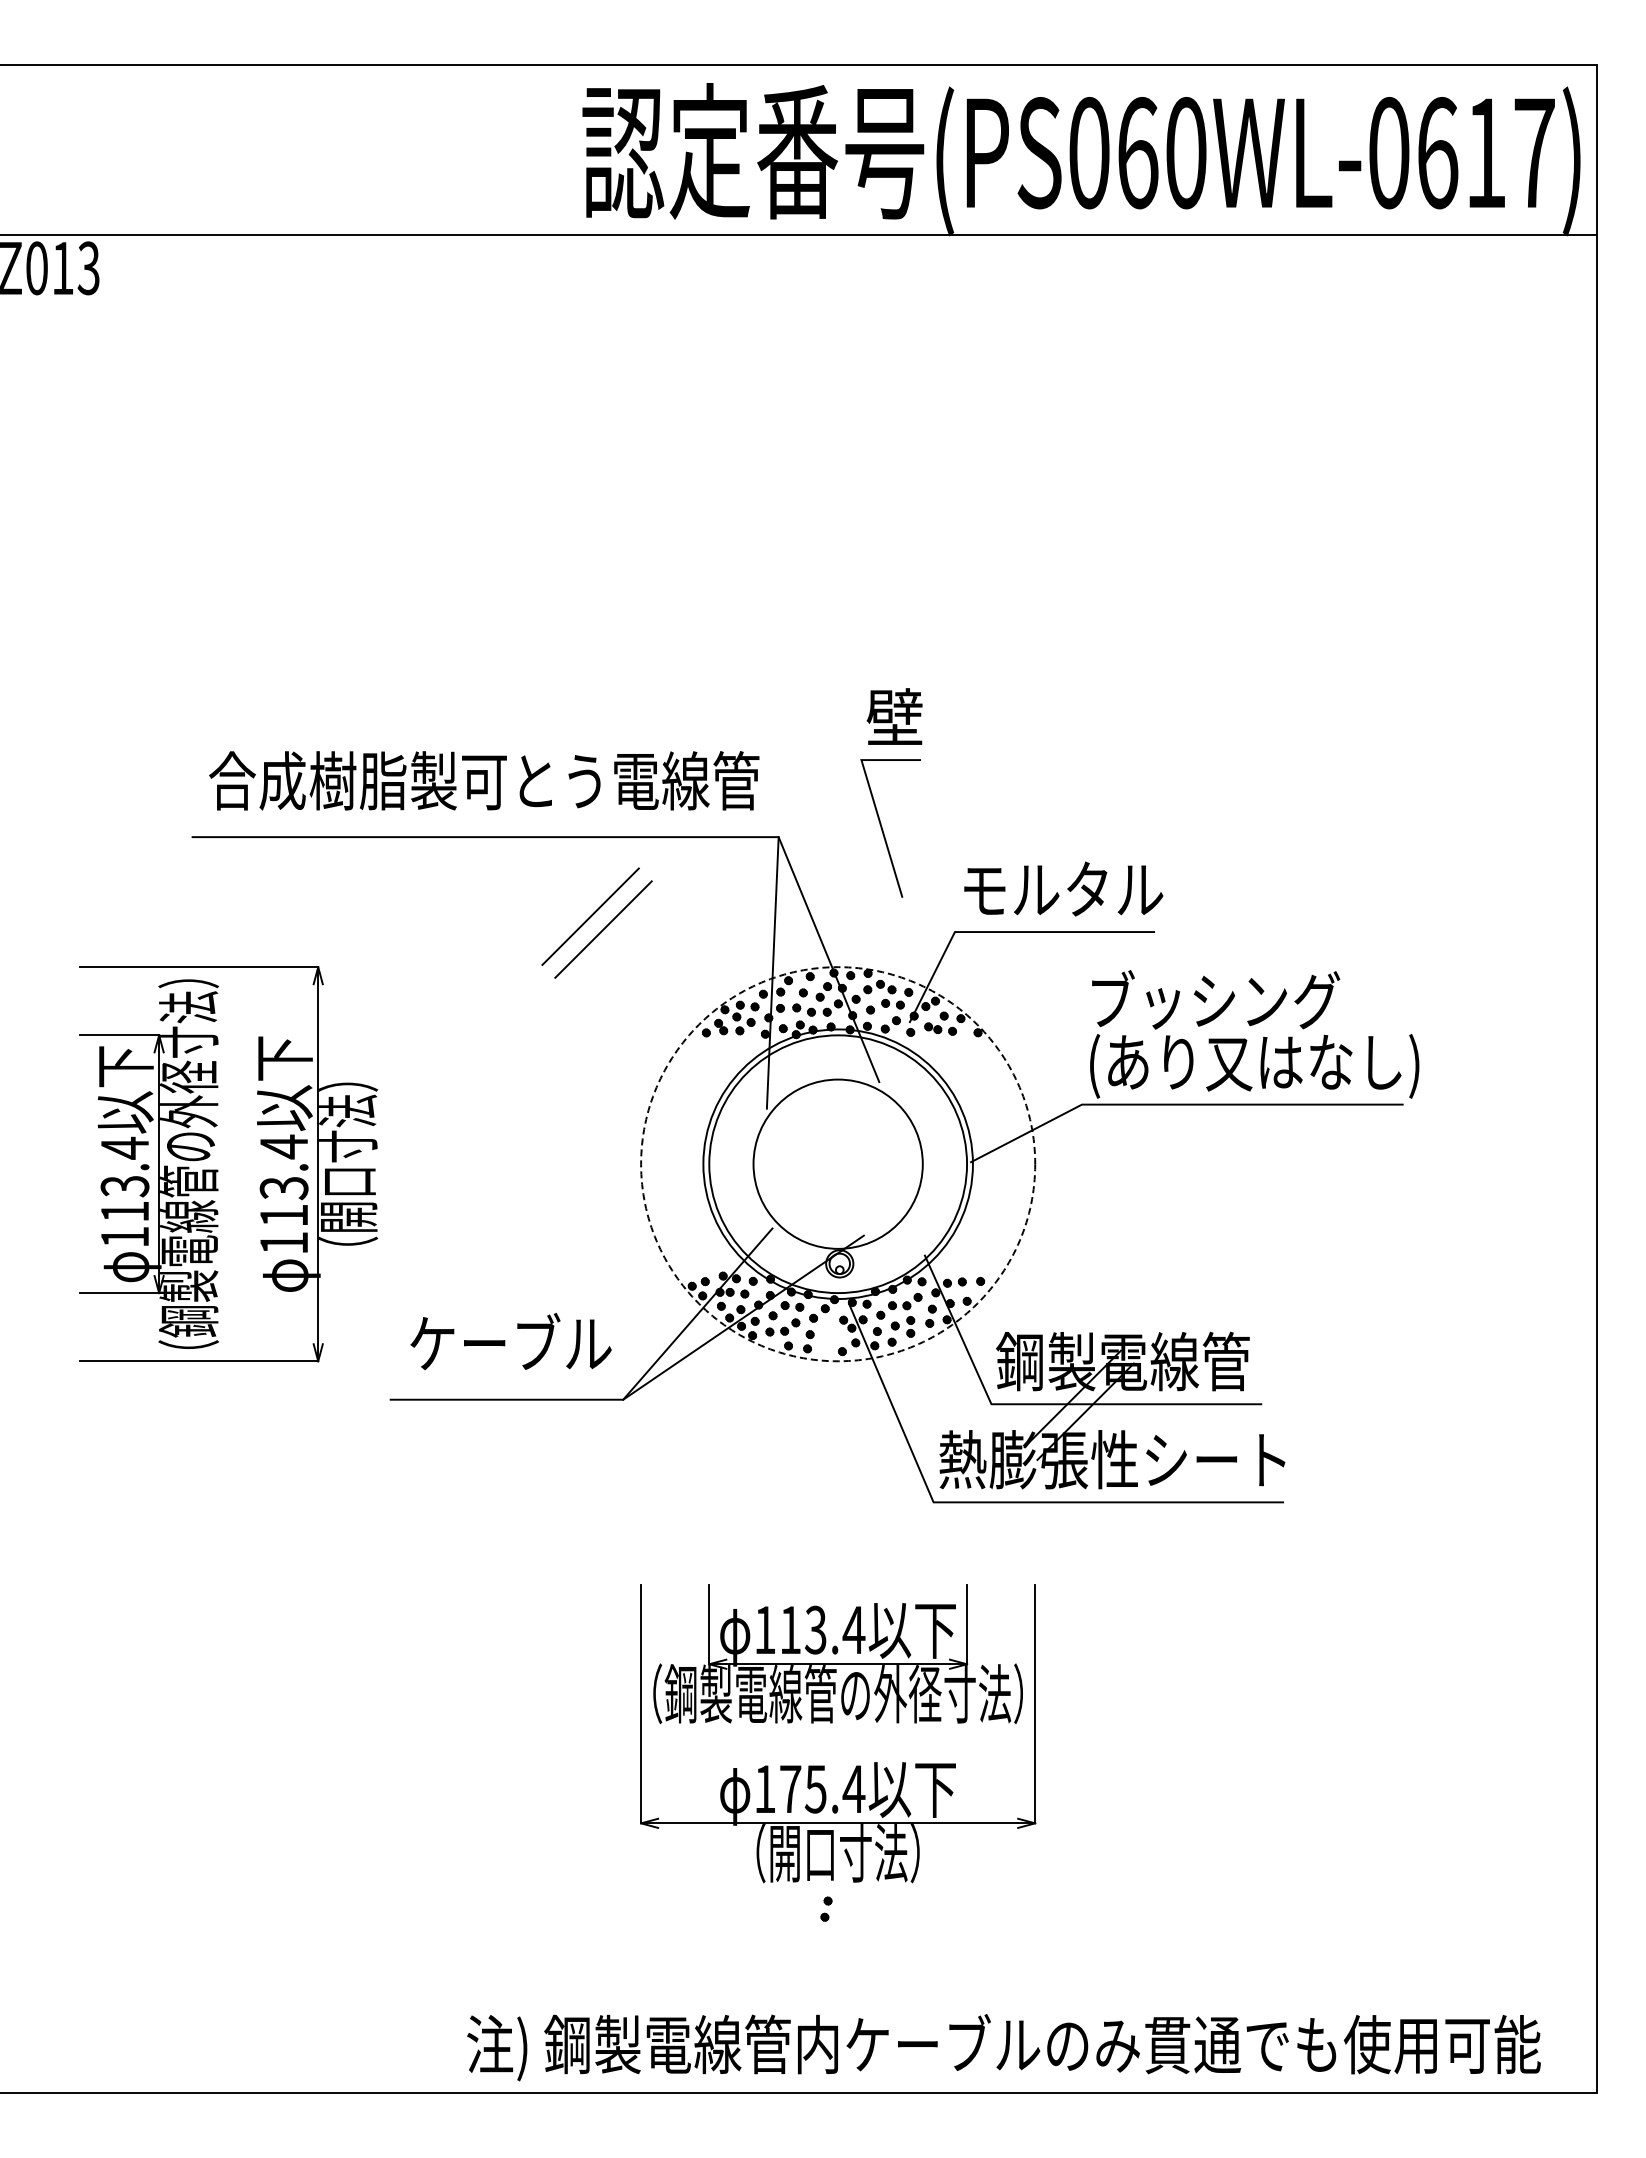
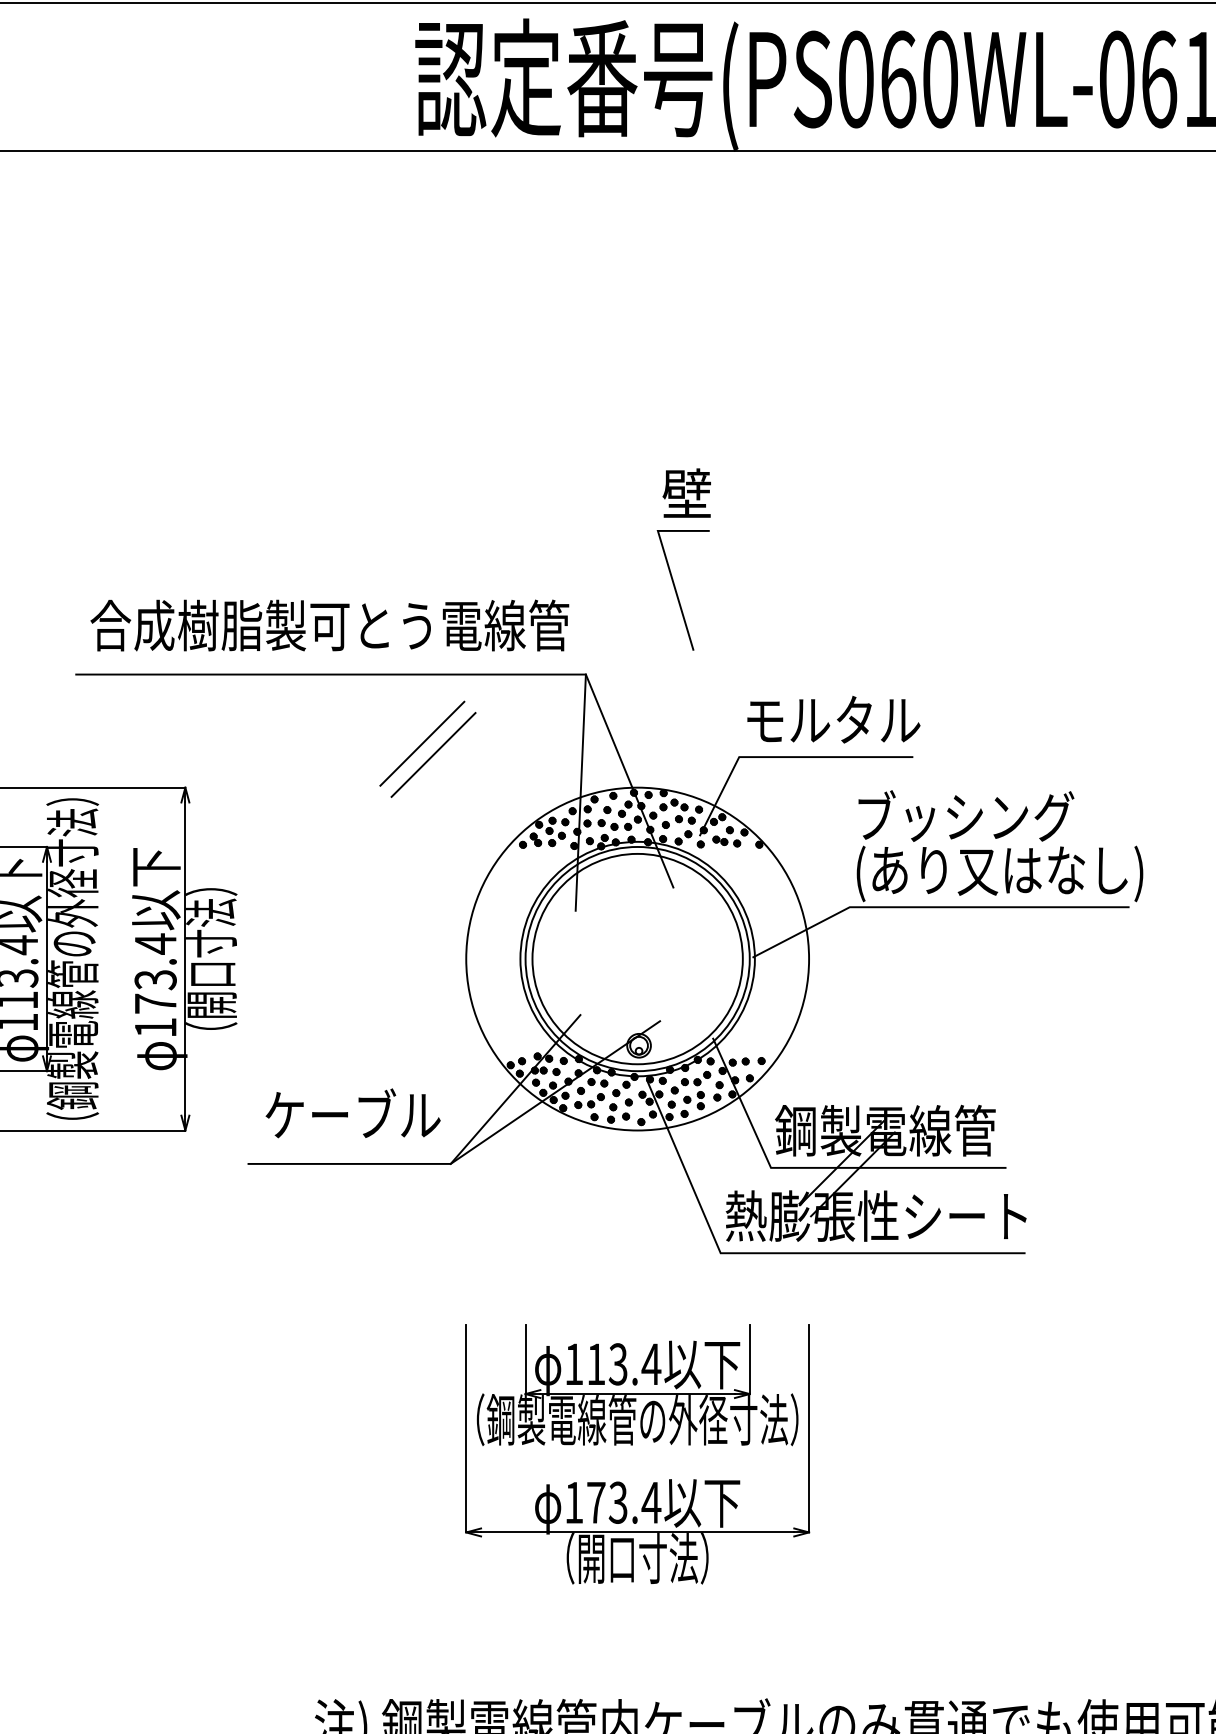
part: (874, 799) -> (669, 565), moved
circle: (838, 1164) -> (637, 959), dashed -> solid
circle: (838, 1164) -> (637, 959), size x1.43
text: (283, 1215) -> (155, 1003), 113.4 -> 173.4
text: (815, 1788) -> (617, 1502), 175.4 -> 173.4
part: (826, 1908) -> (627, 1108), moved

